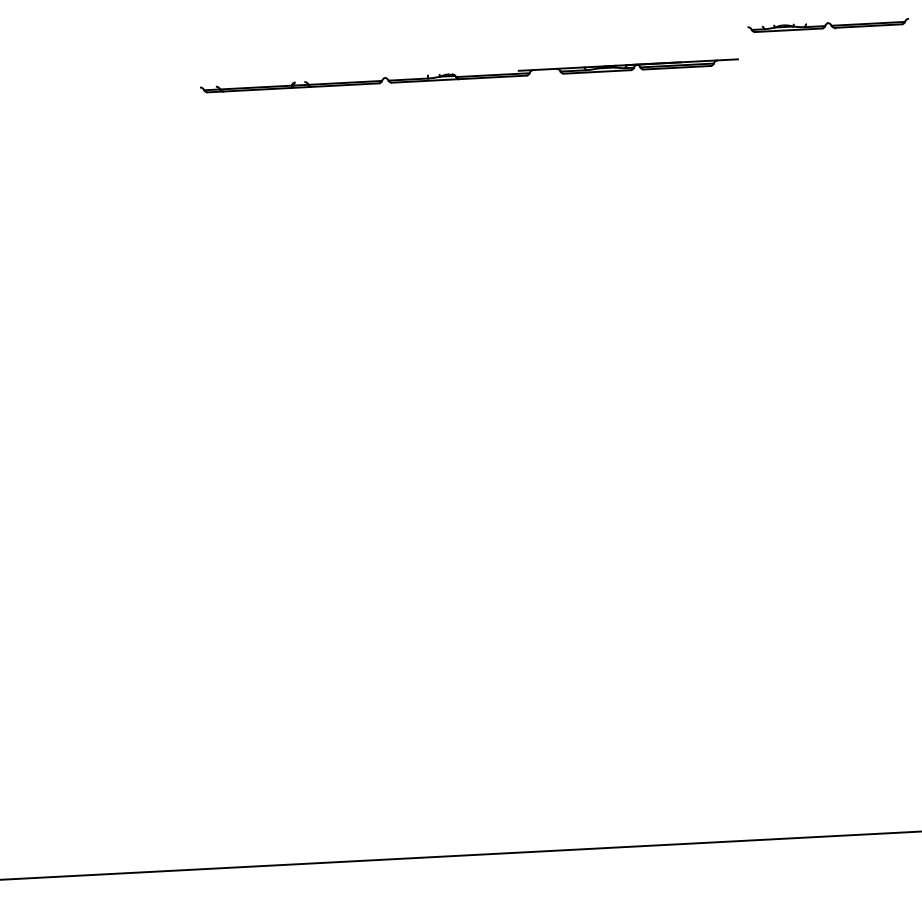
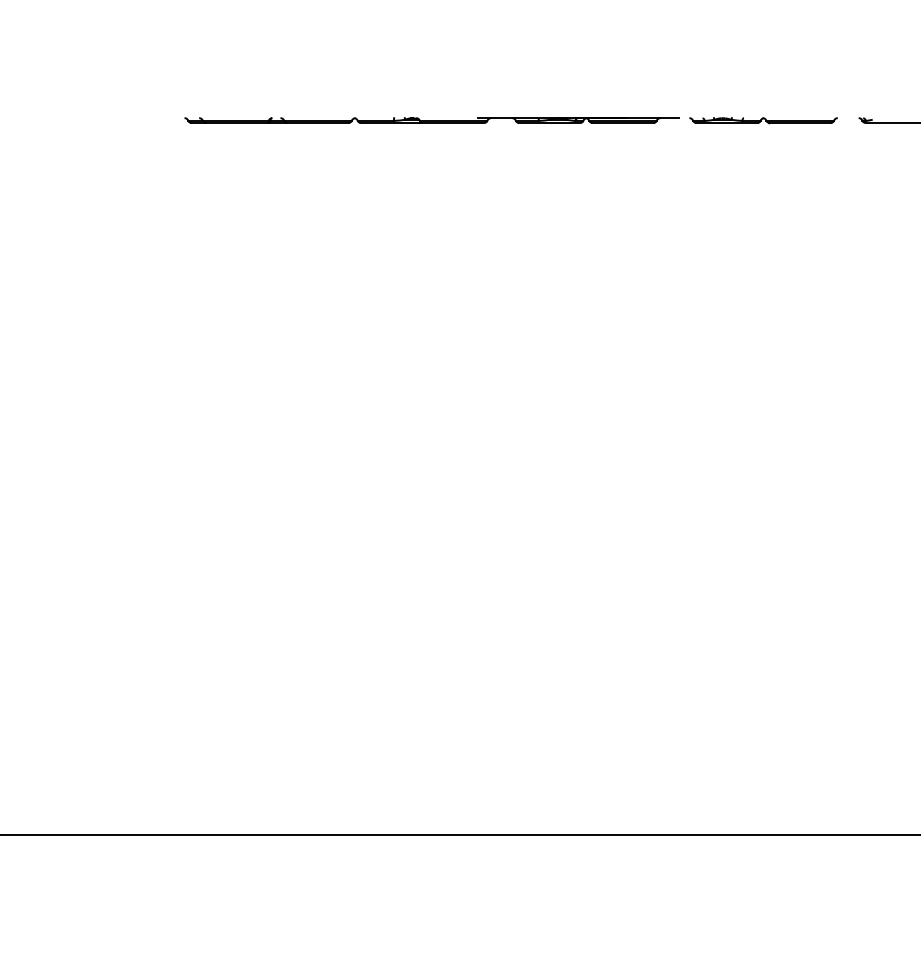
part: (828, 25) -> (763, 120), moved

